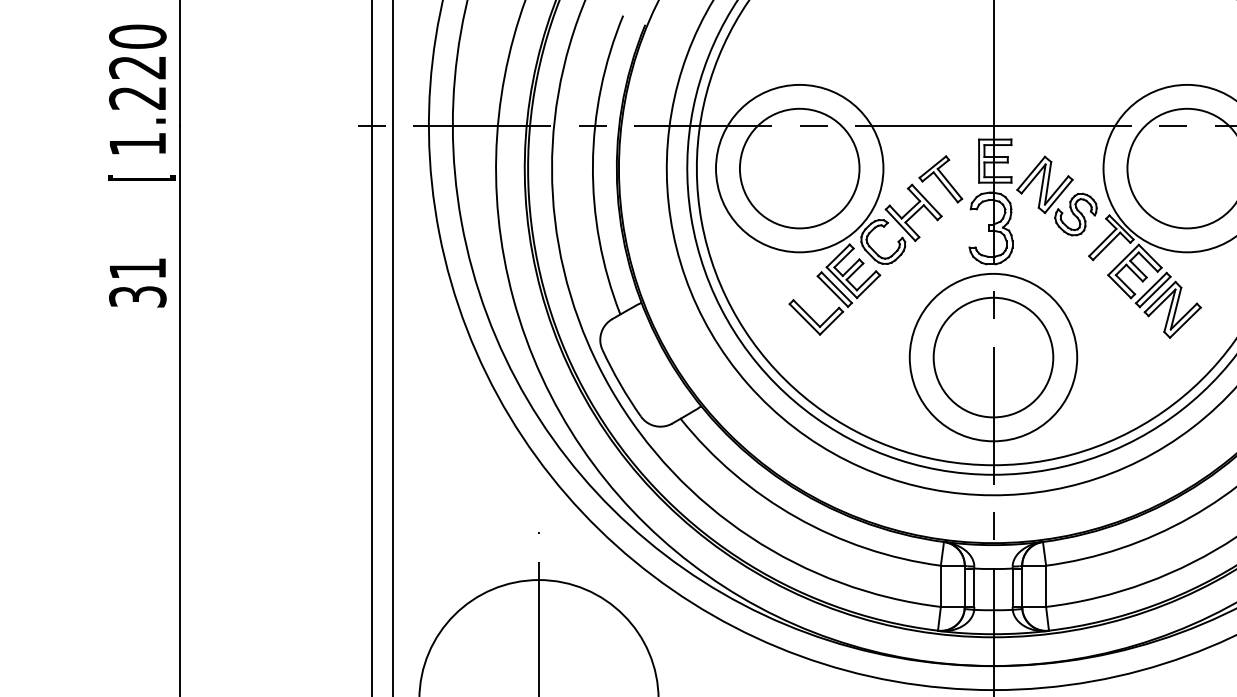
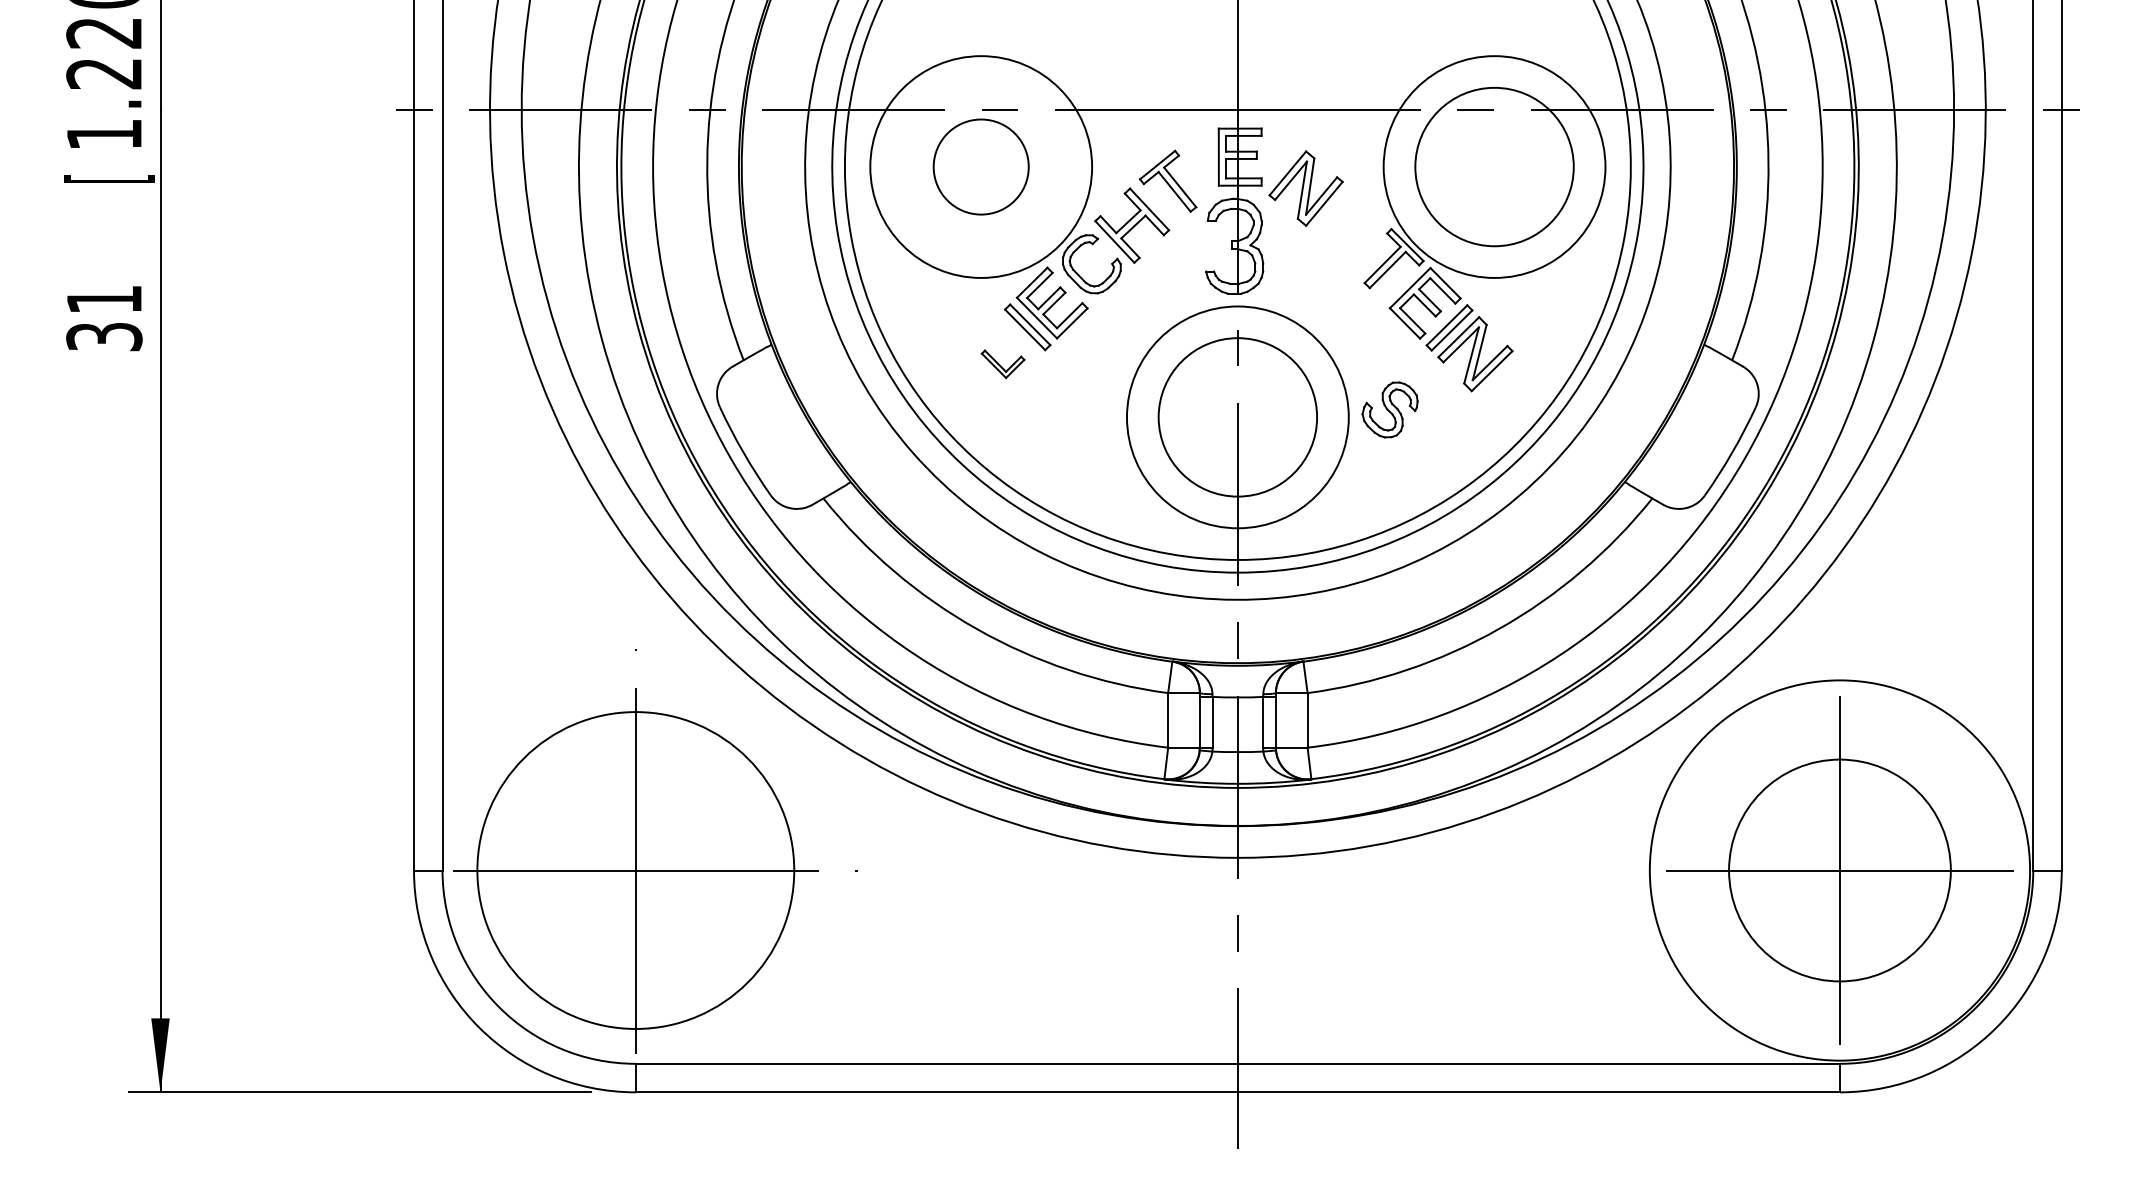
circle: (799, 168) -> (981, 166), size x0.6
part: (1075, 214) -> (1389, 409), moved
part: (815, 317) -> (1002, 364), size x0.6

